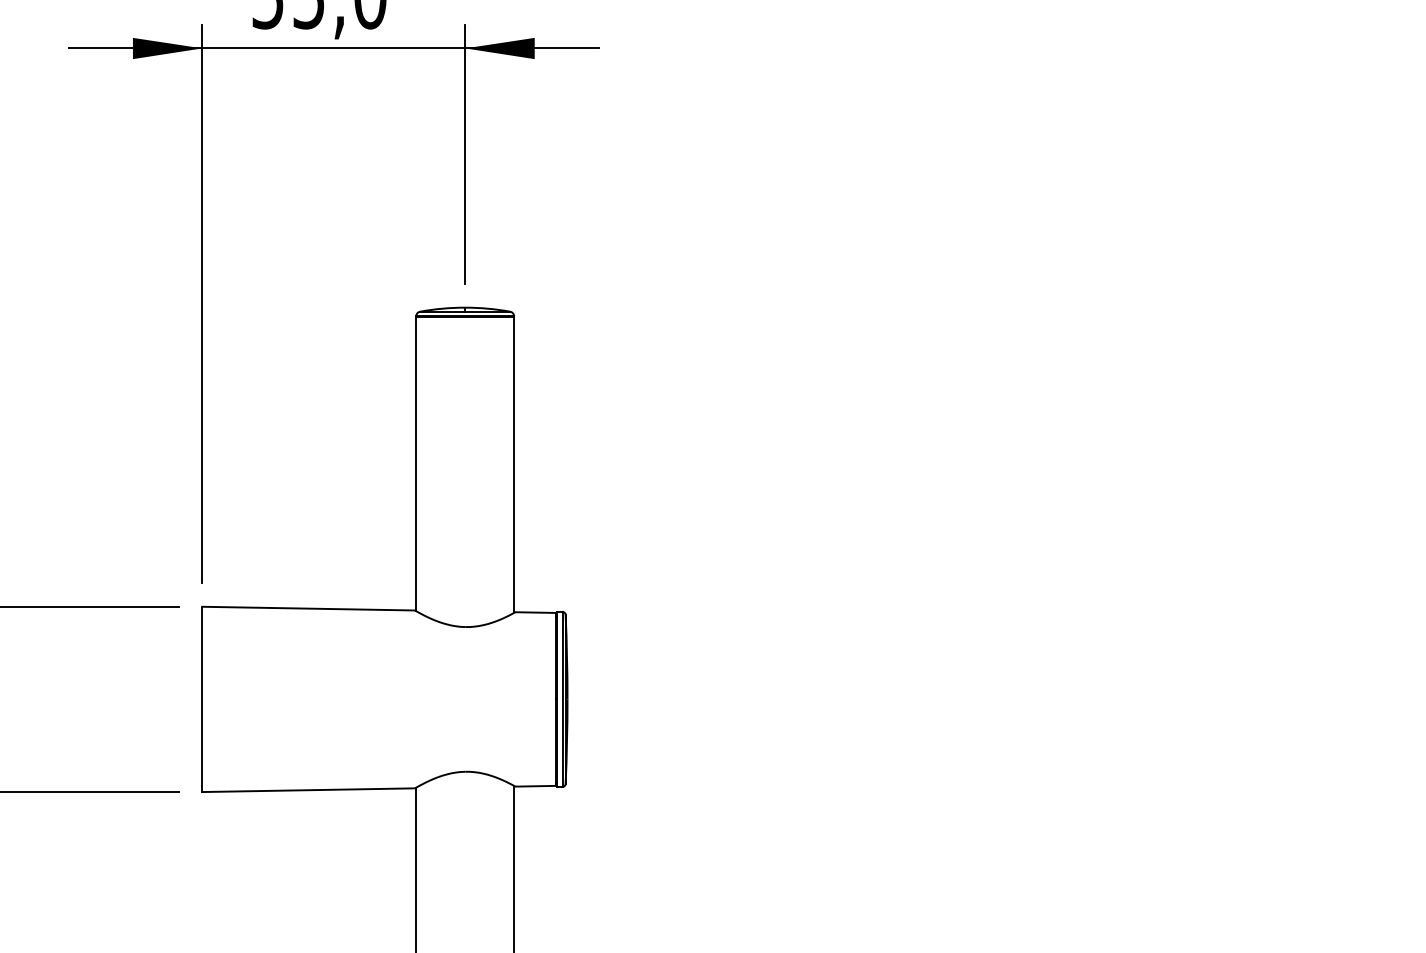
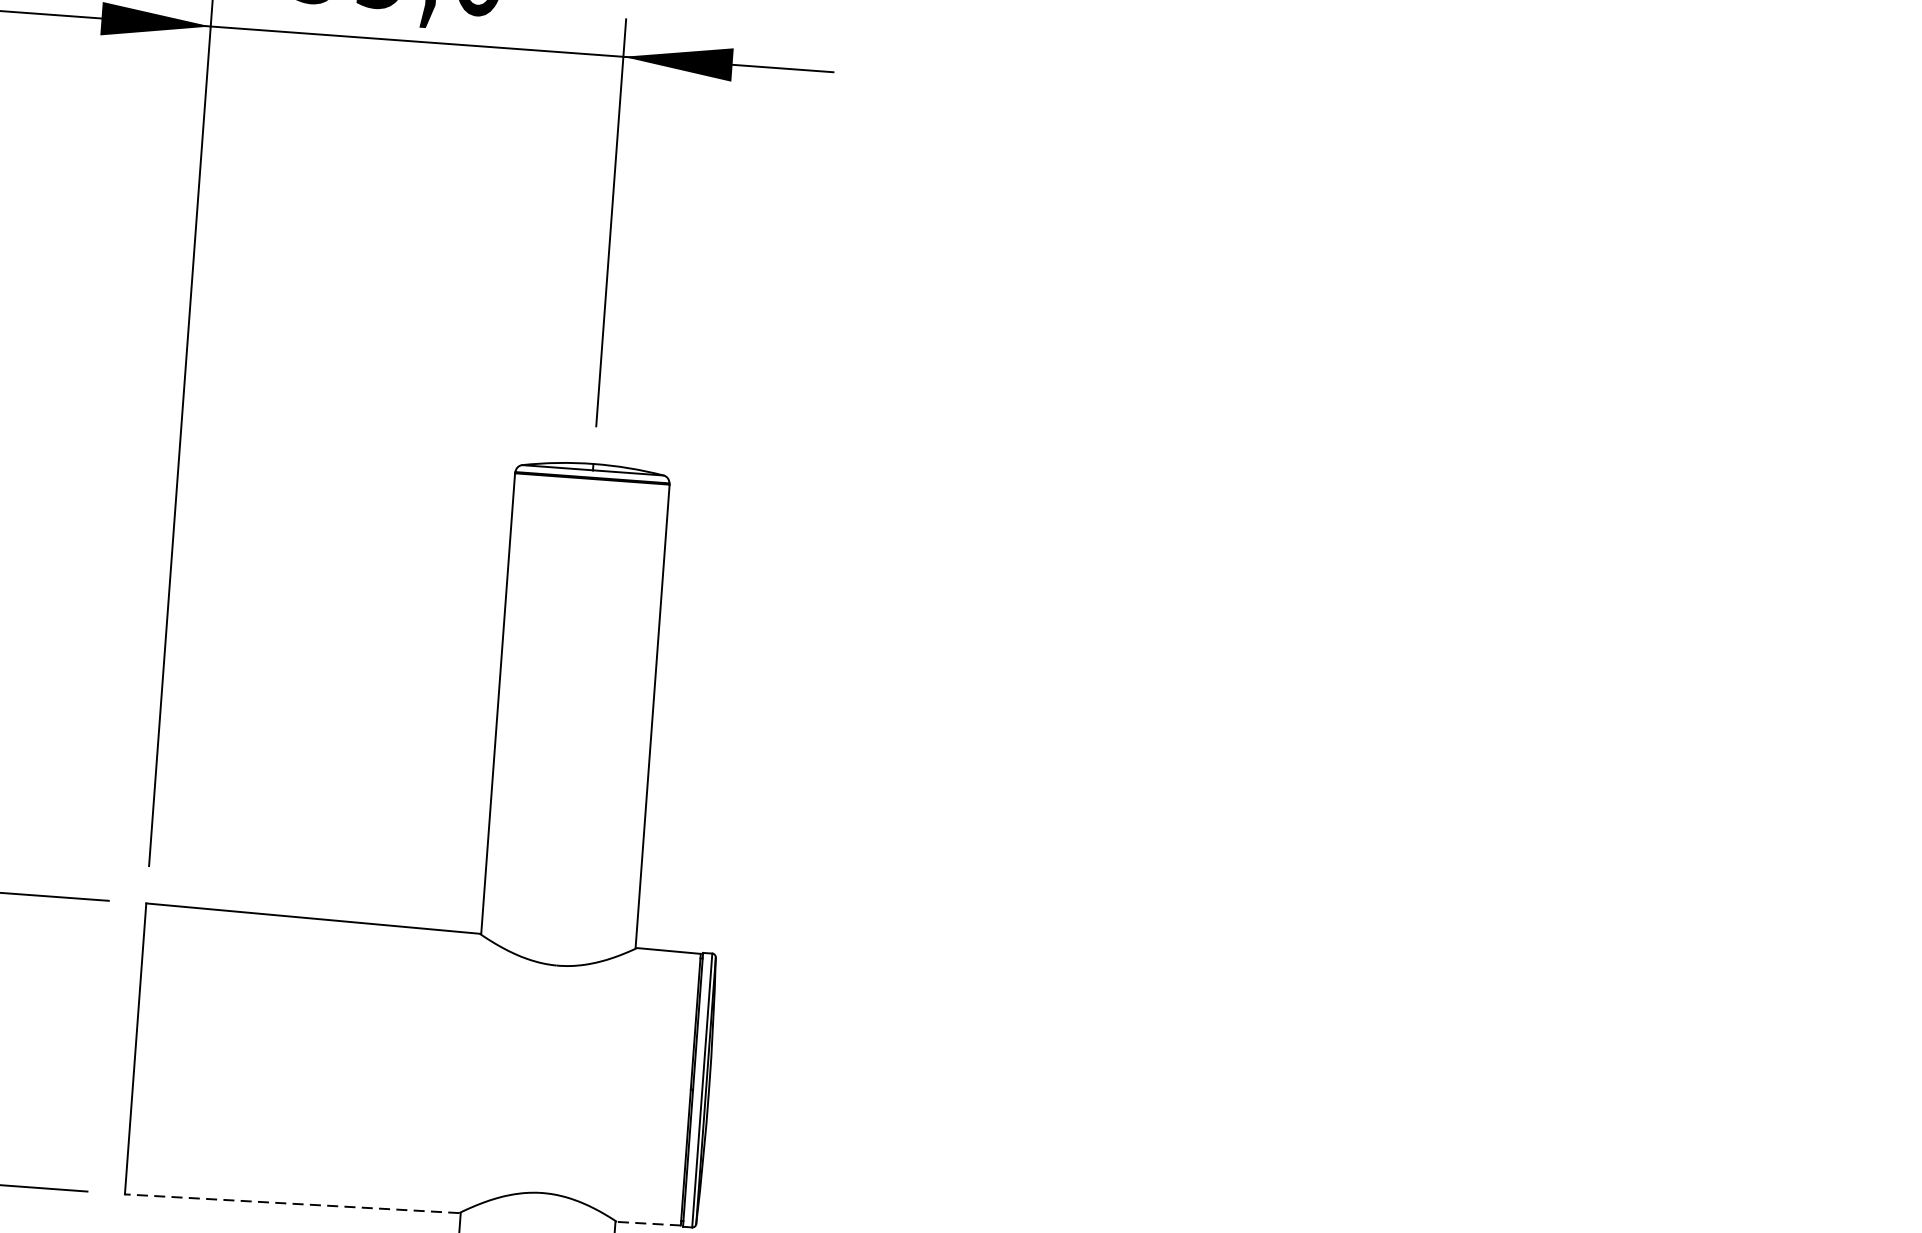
line: (535, 786) -> (648, 1224), solid -> dashed
line: (308, 790) -> (291, 1204), solid -> dashed

